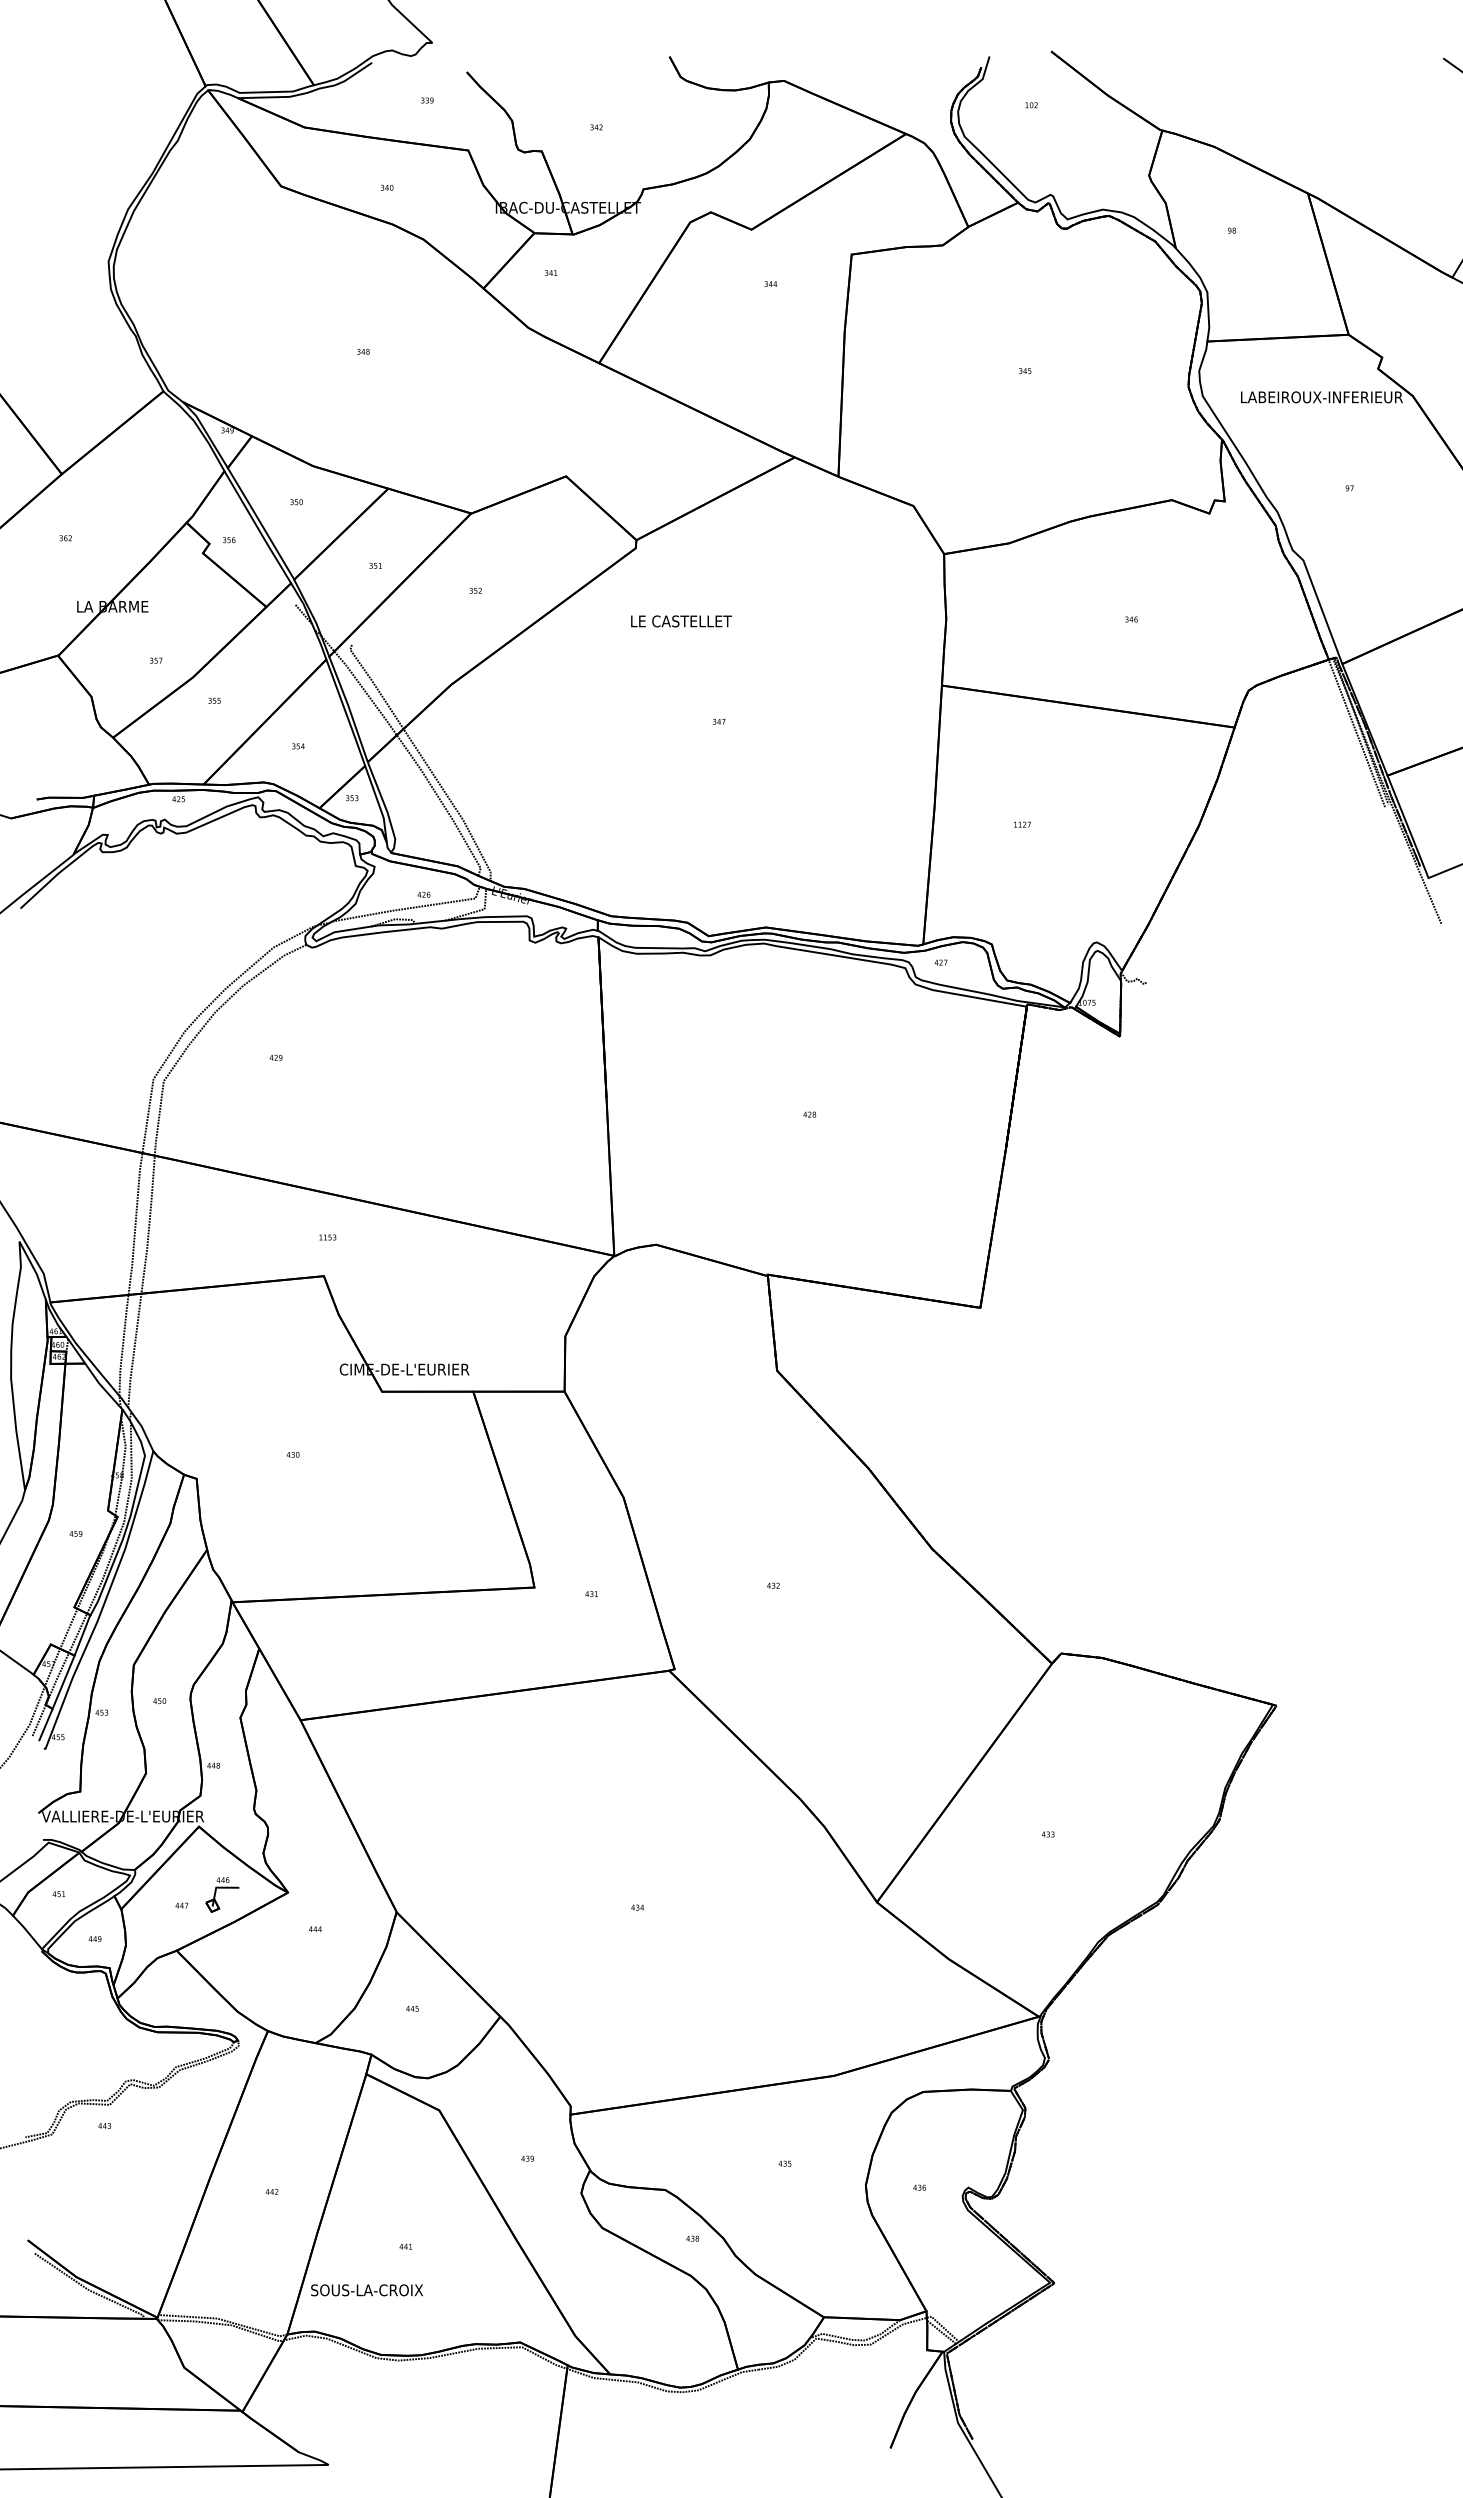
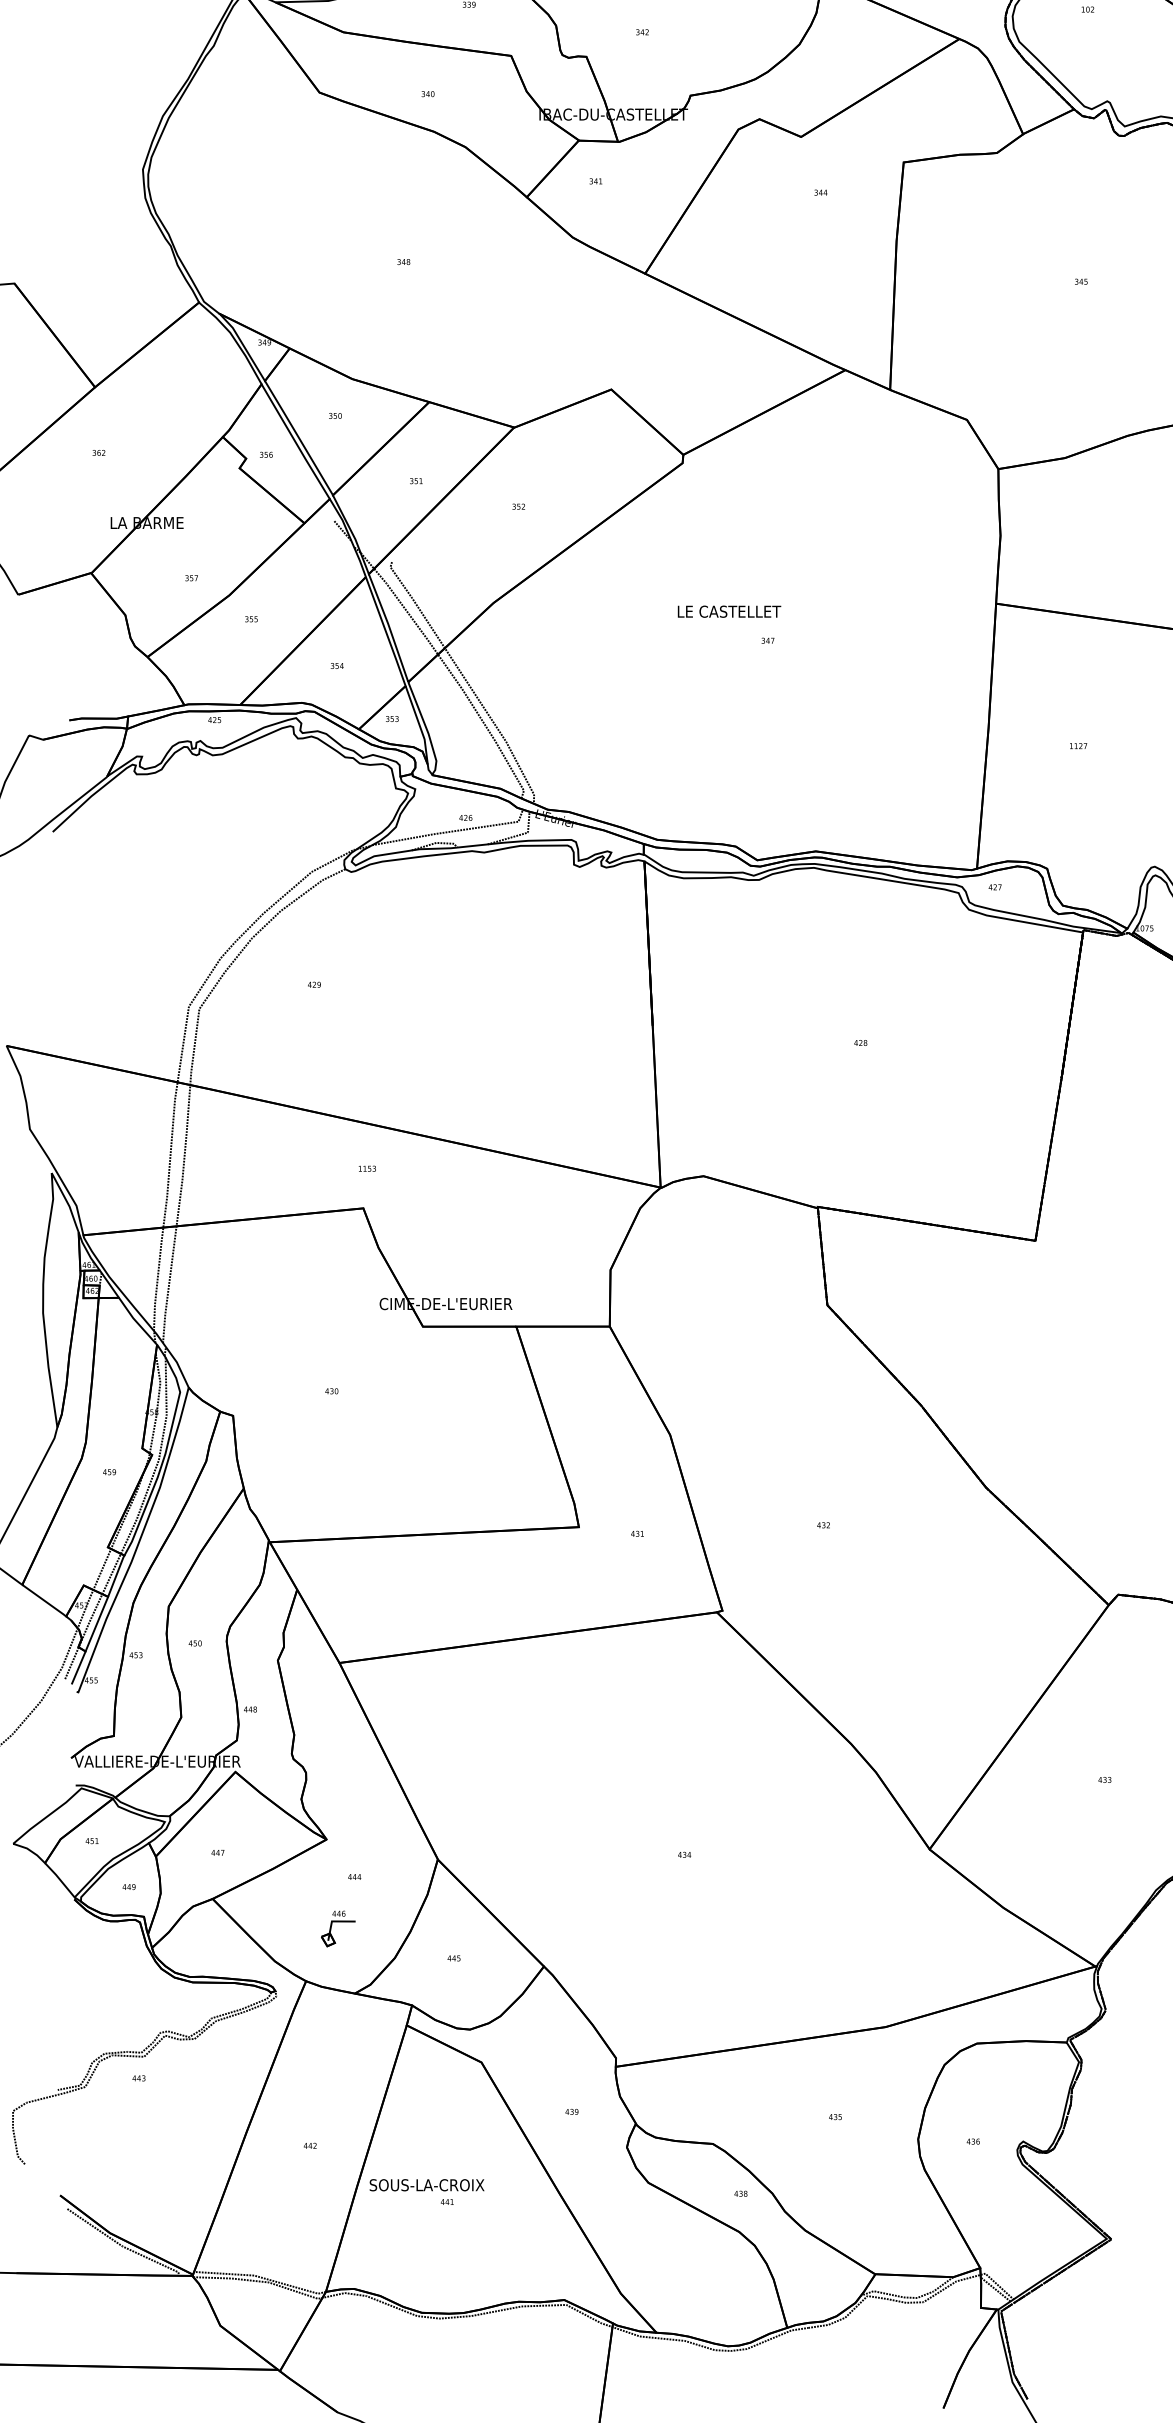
text: (681, 621) -> (729, 611), moved
part: (222, 1894) -> (338, 1928), moved
text: (366, 2290) -> (426, 2185), moved

